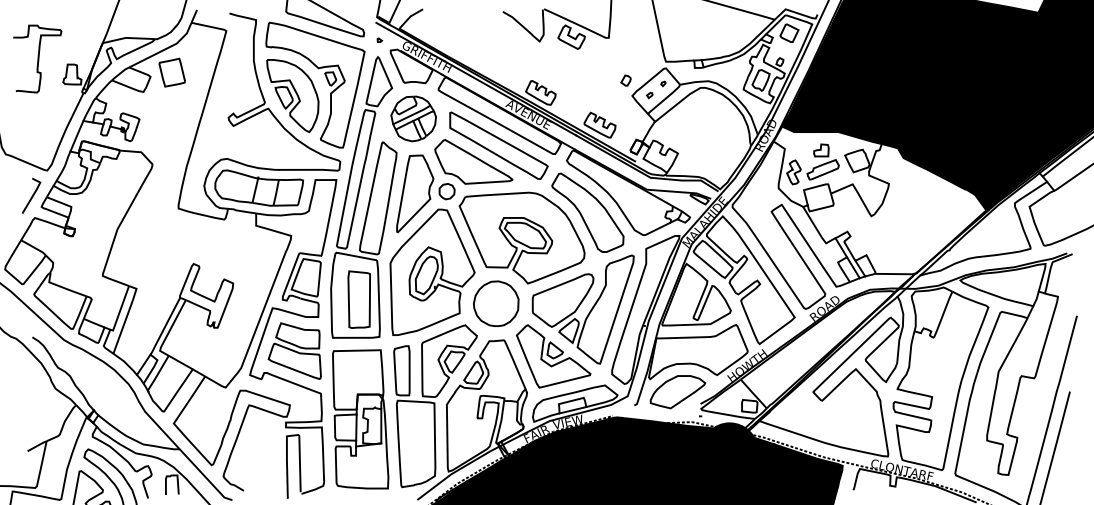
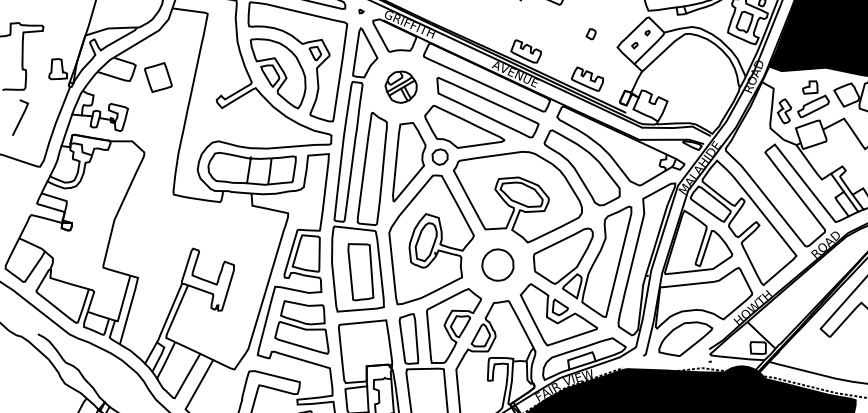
part: (171, 72) -> (157, 77), moved
part: (625, 80) -> (590, 34), moved
part: (413, 118) -> (401, 86), size x0.7
line: (32, 195) -> (21, 117), moved
part: (496, 303) -> (498, 264), size x0.7

